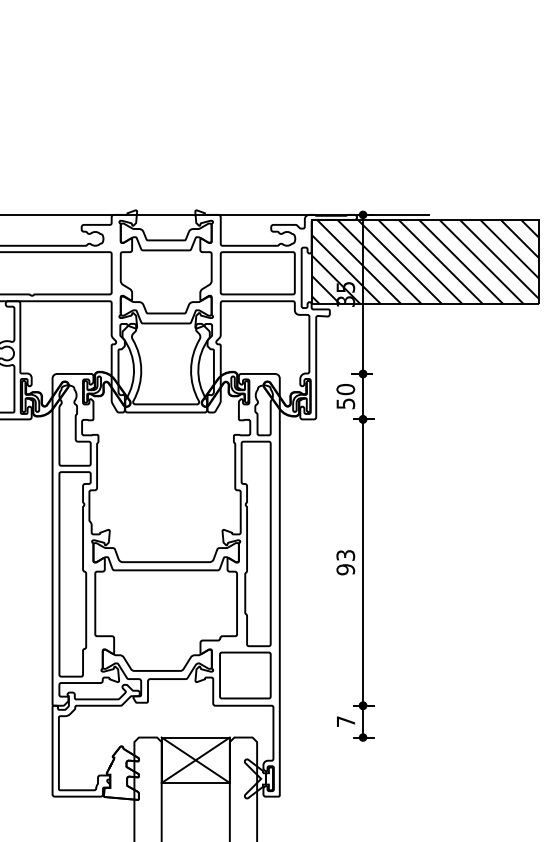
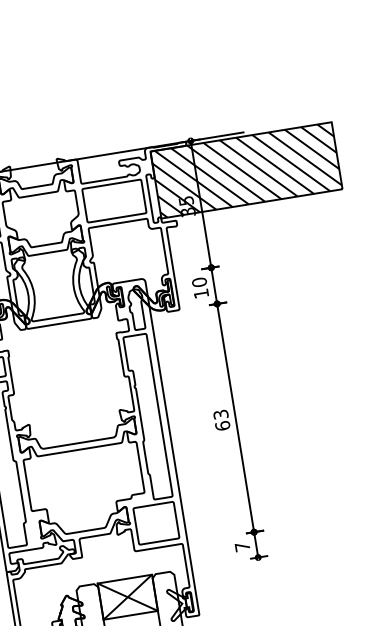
text: (345, 403) -> (201, 293), 50 -> 10
text: (345, 569) -> (222, 425), 93 -> 63

